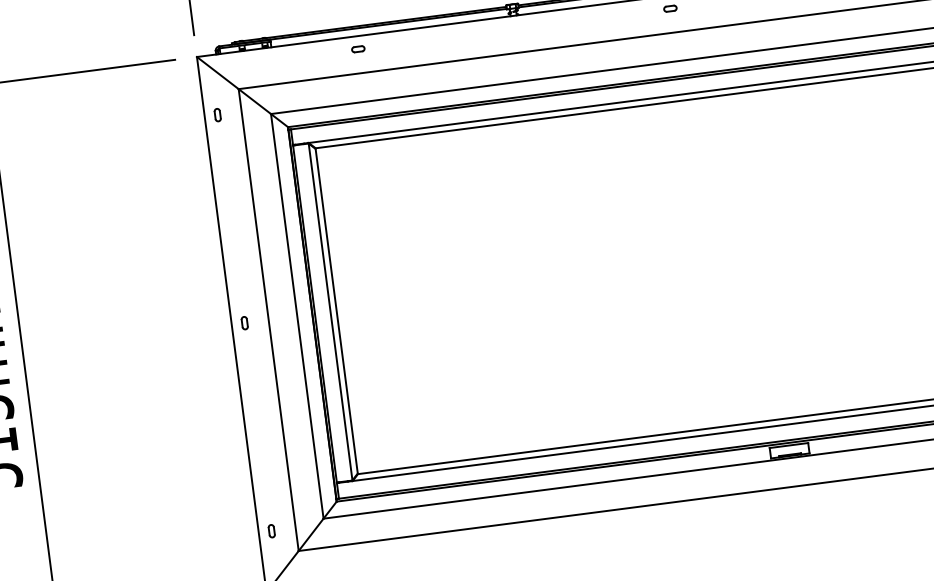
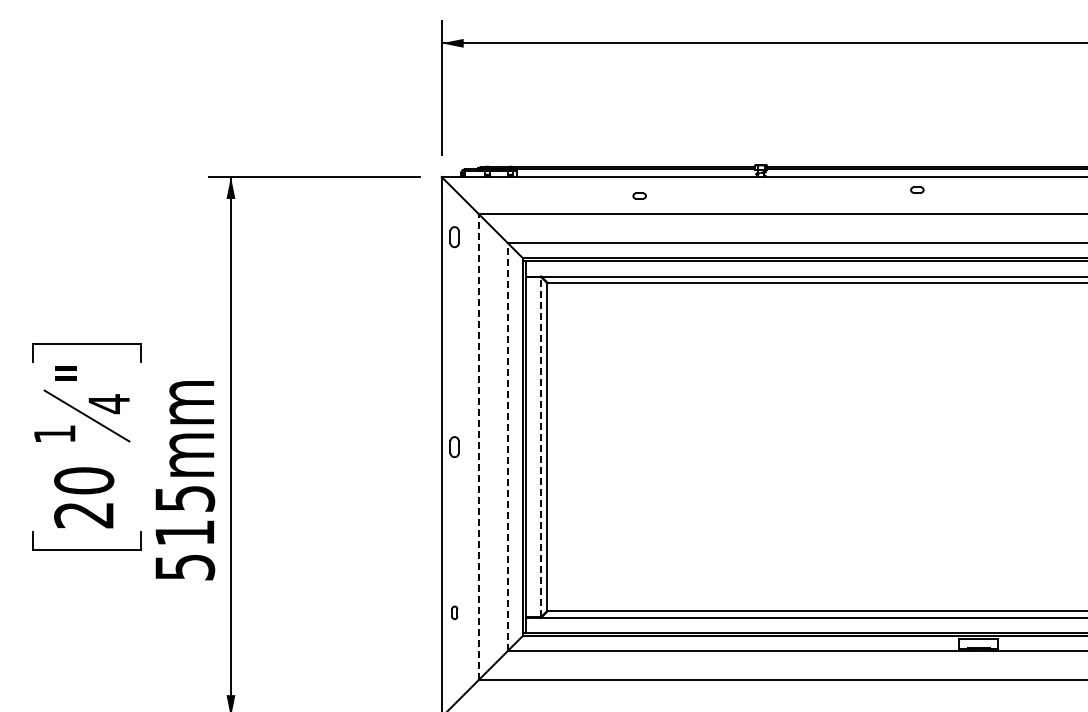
part: (358, 48) -> (639, 195), moved
part: (217, 115) -> (454, 237), size x1.6
line: (330, 312) -> (541, 447), solid -> dashed
line: (296, 315) -> (507, 446), solid -> dashed
line: (268, 320) -> (478, 447), solid -> dashed
part: (244, 322) -> (454, 446), size x1.6
part: (271, 530) -> (454, 612), moved

